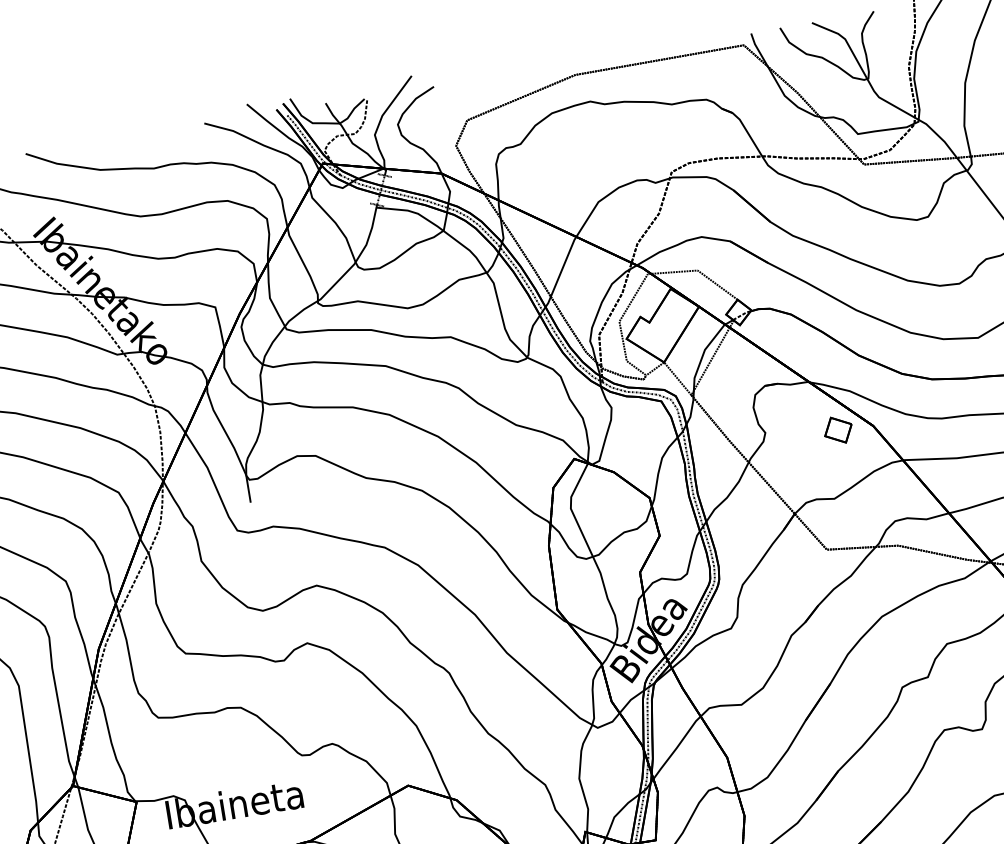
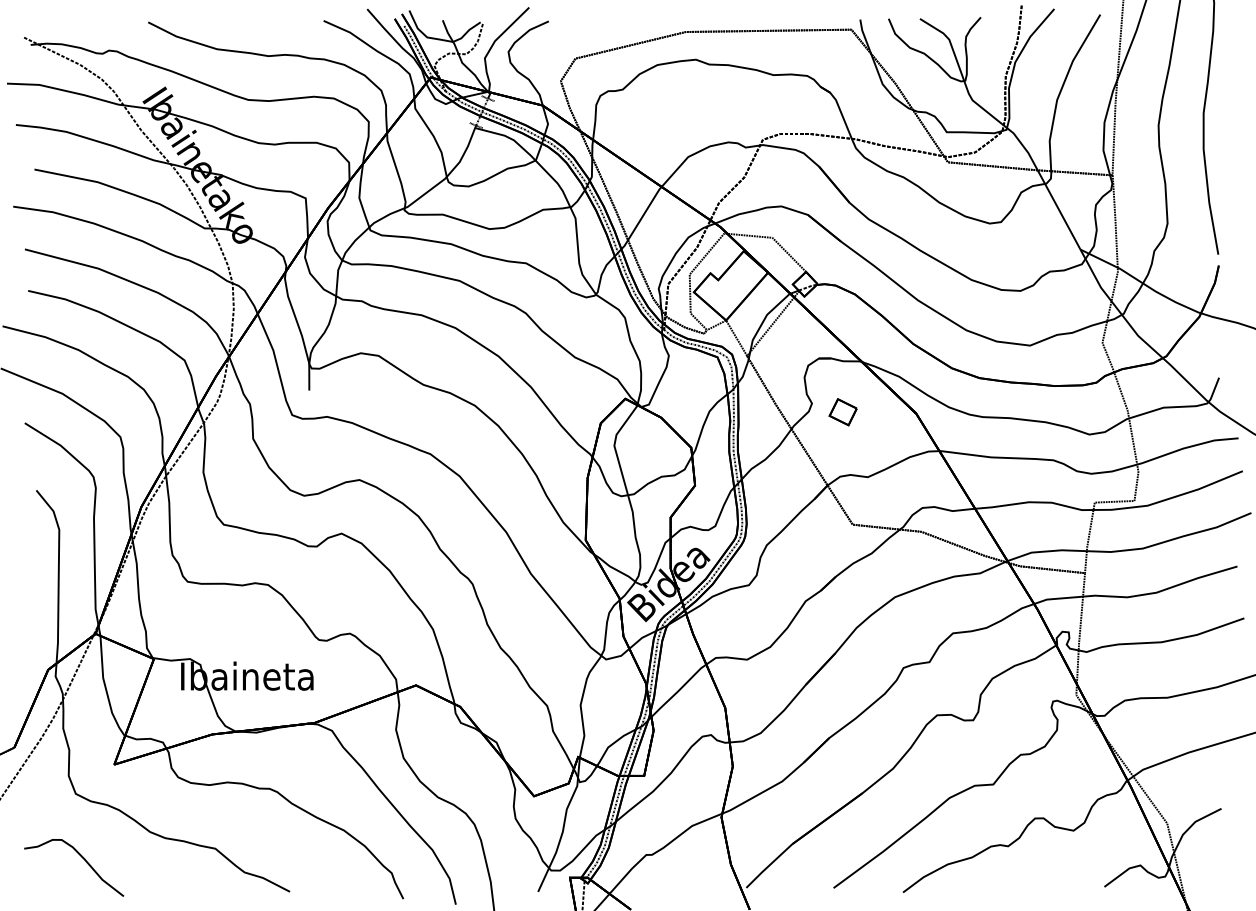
part: (837, 430) -> (842, 412), moved

